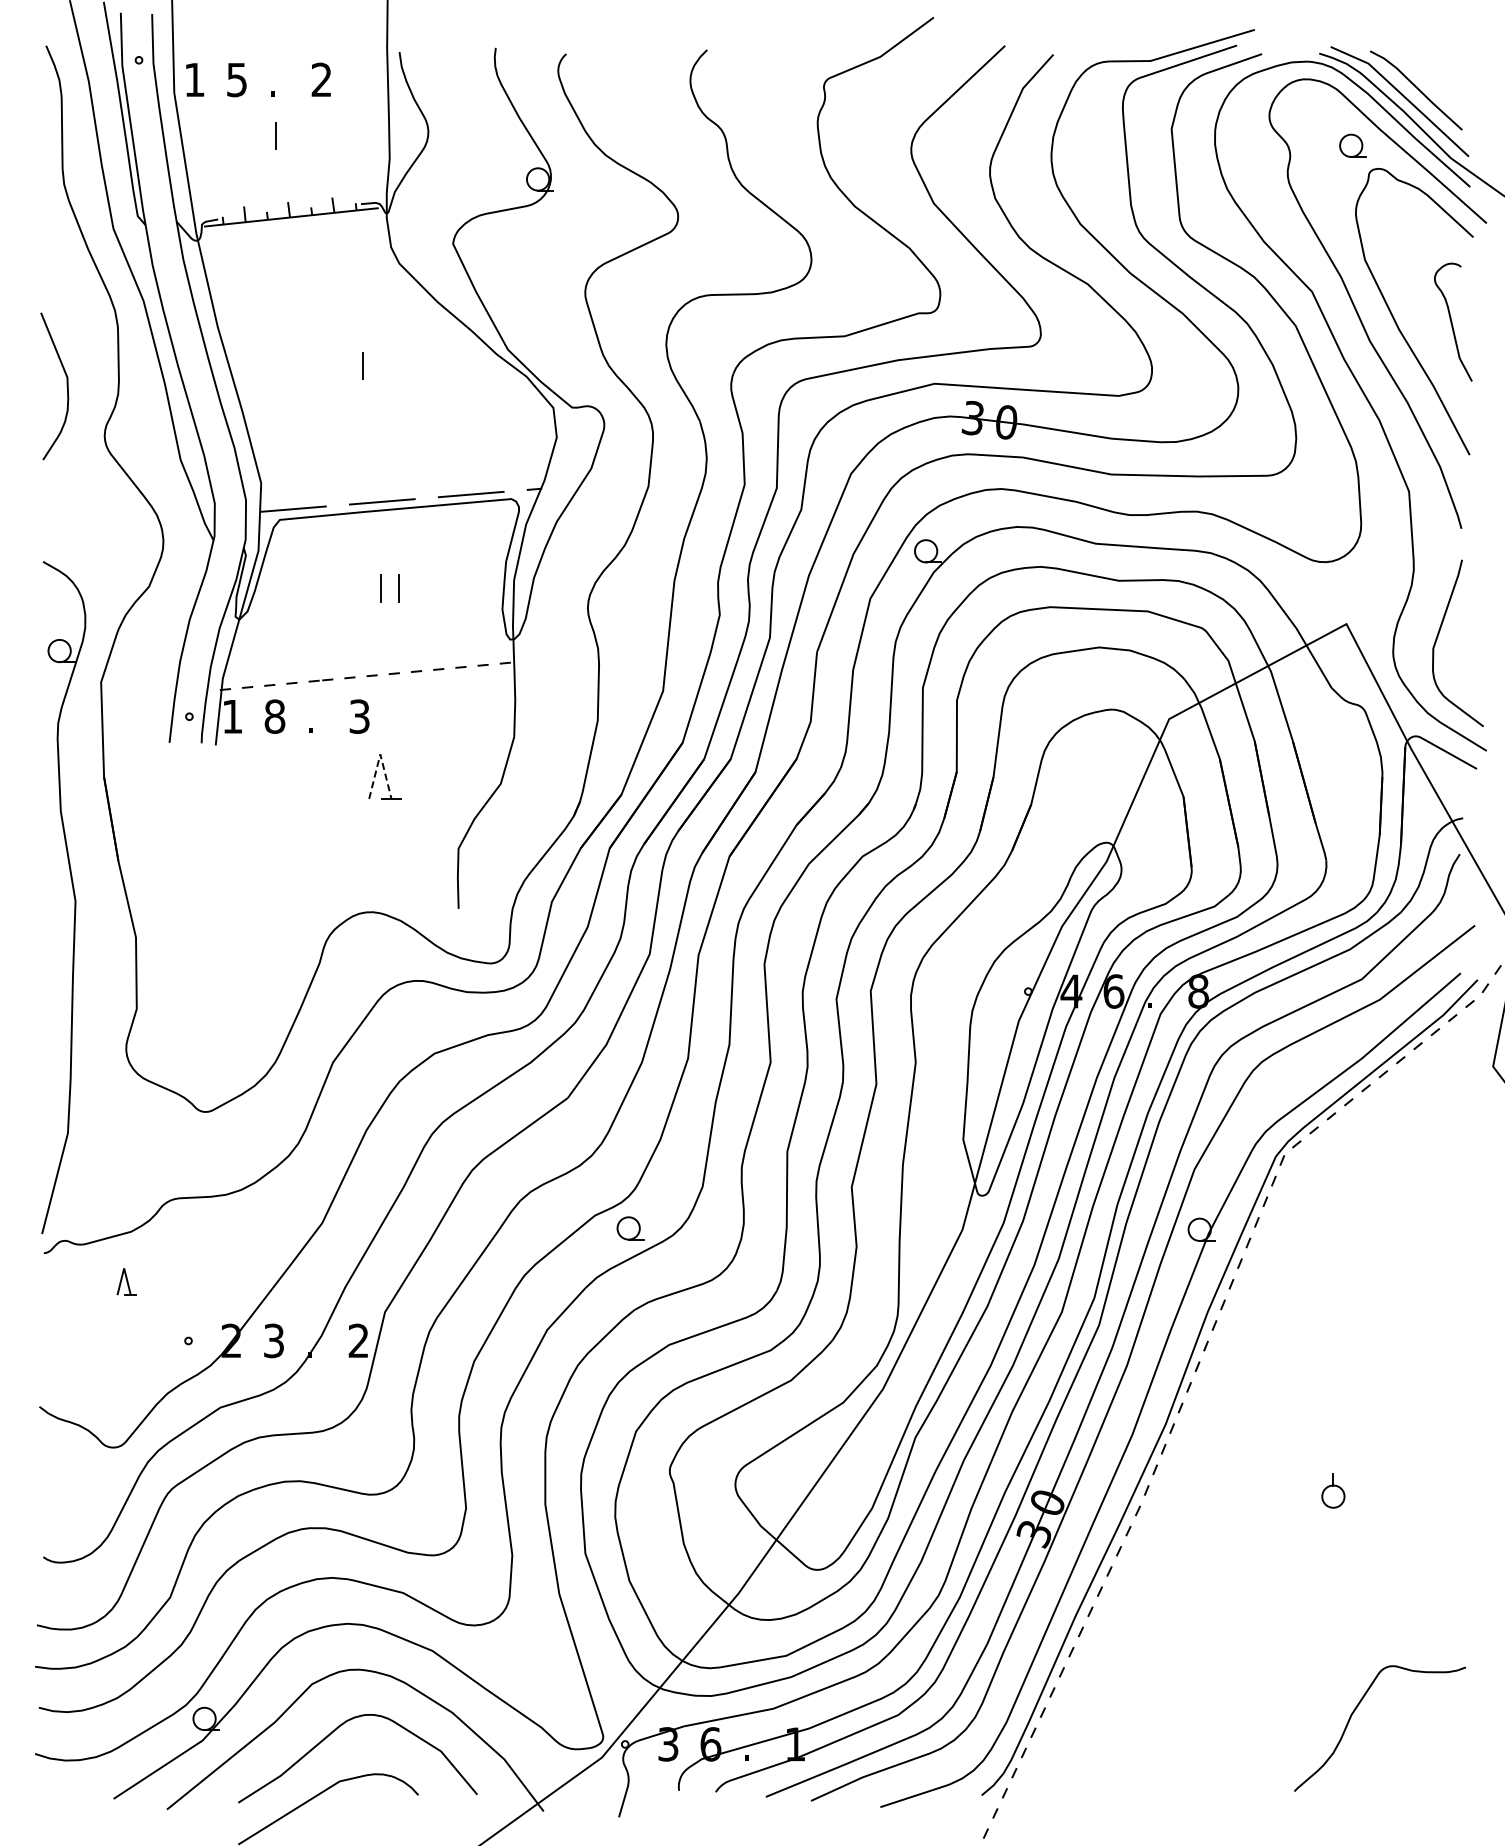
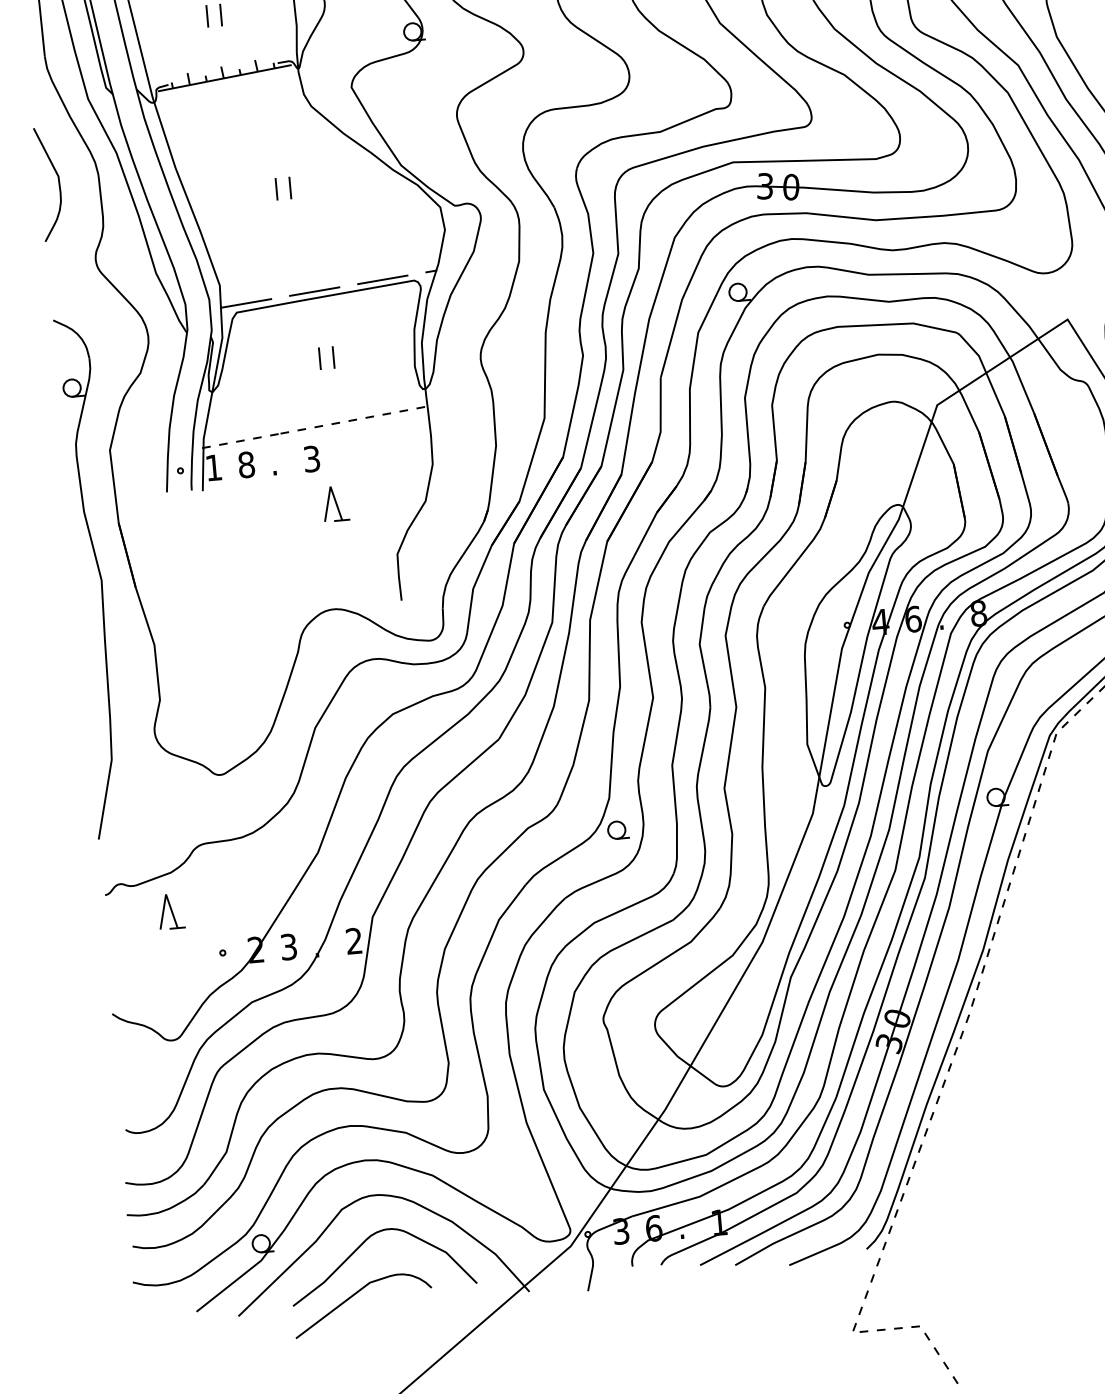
line: (293, 135) -> (220, 14), added
line: (345, 365) -> (276, 188), added
curve: (66, 386) -> (58, 183), moved
line: (380, 754) -> (330, 486), dashed -> solid
part: (73, 896) -> (99, 576), moved
part: (630, 1228) -> (618, 830), moved
part: (126, 1281) -> (170, 911), size x1.67

